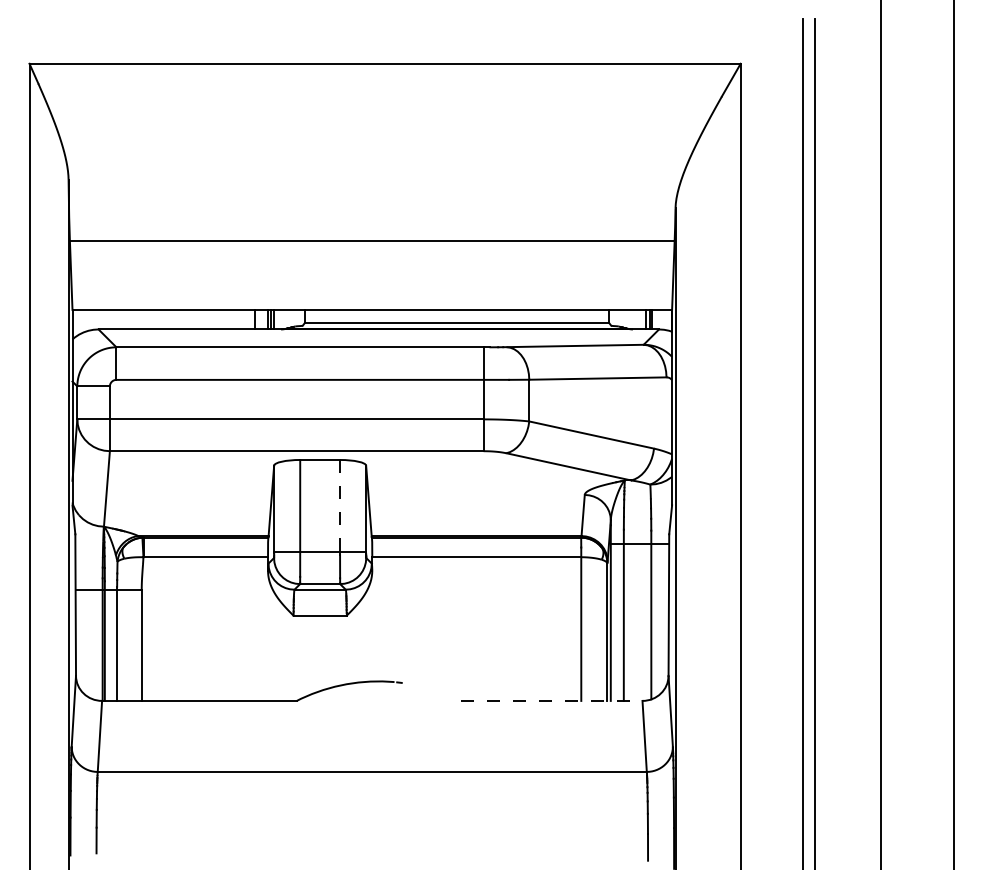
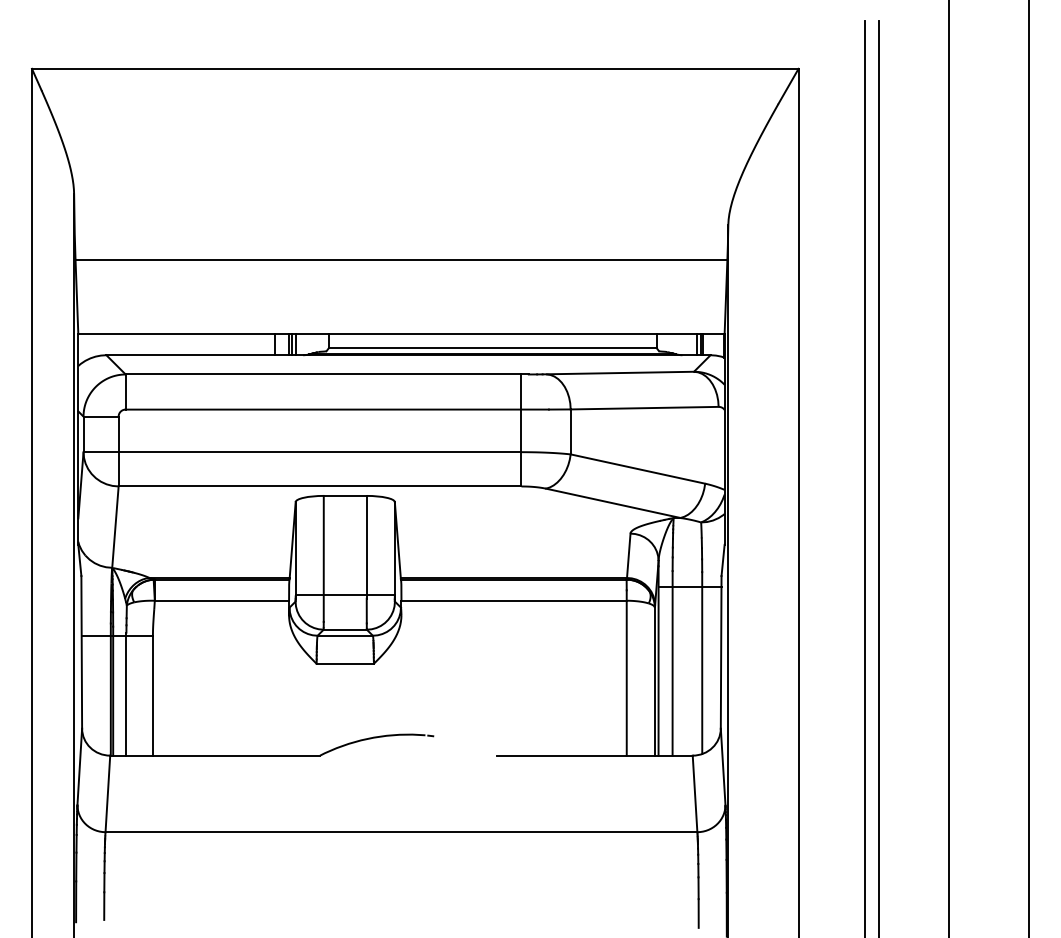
line: (340, 505) -> (367, 544), dashed -> solid
line: (551, 700) -> (594, 755), dashed -> solid

